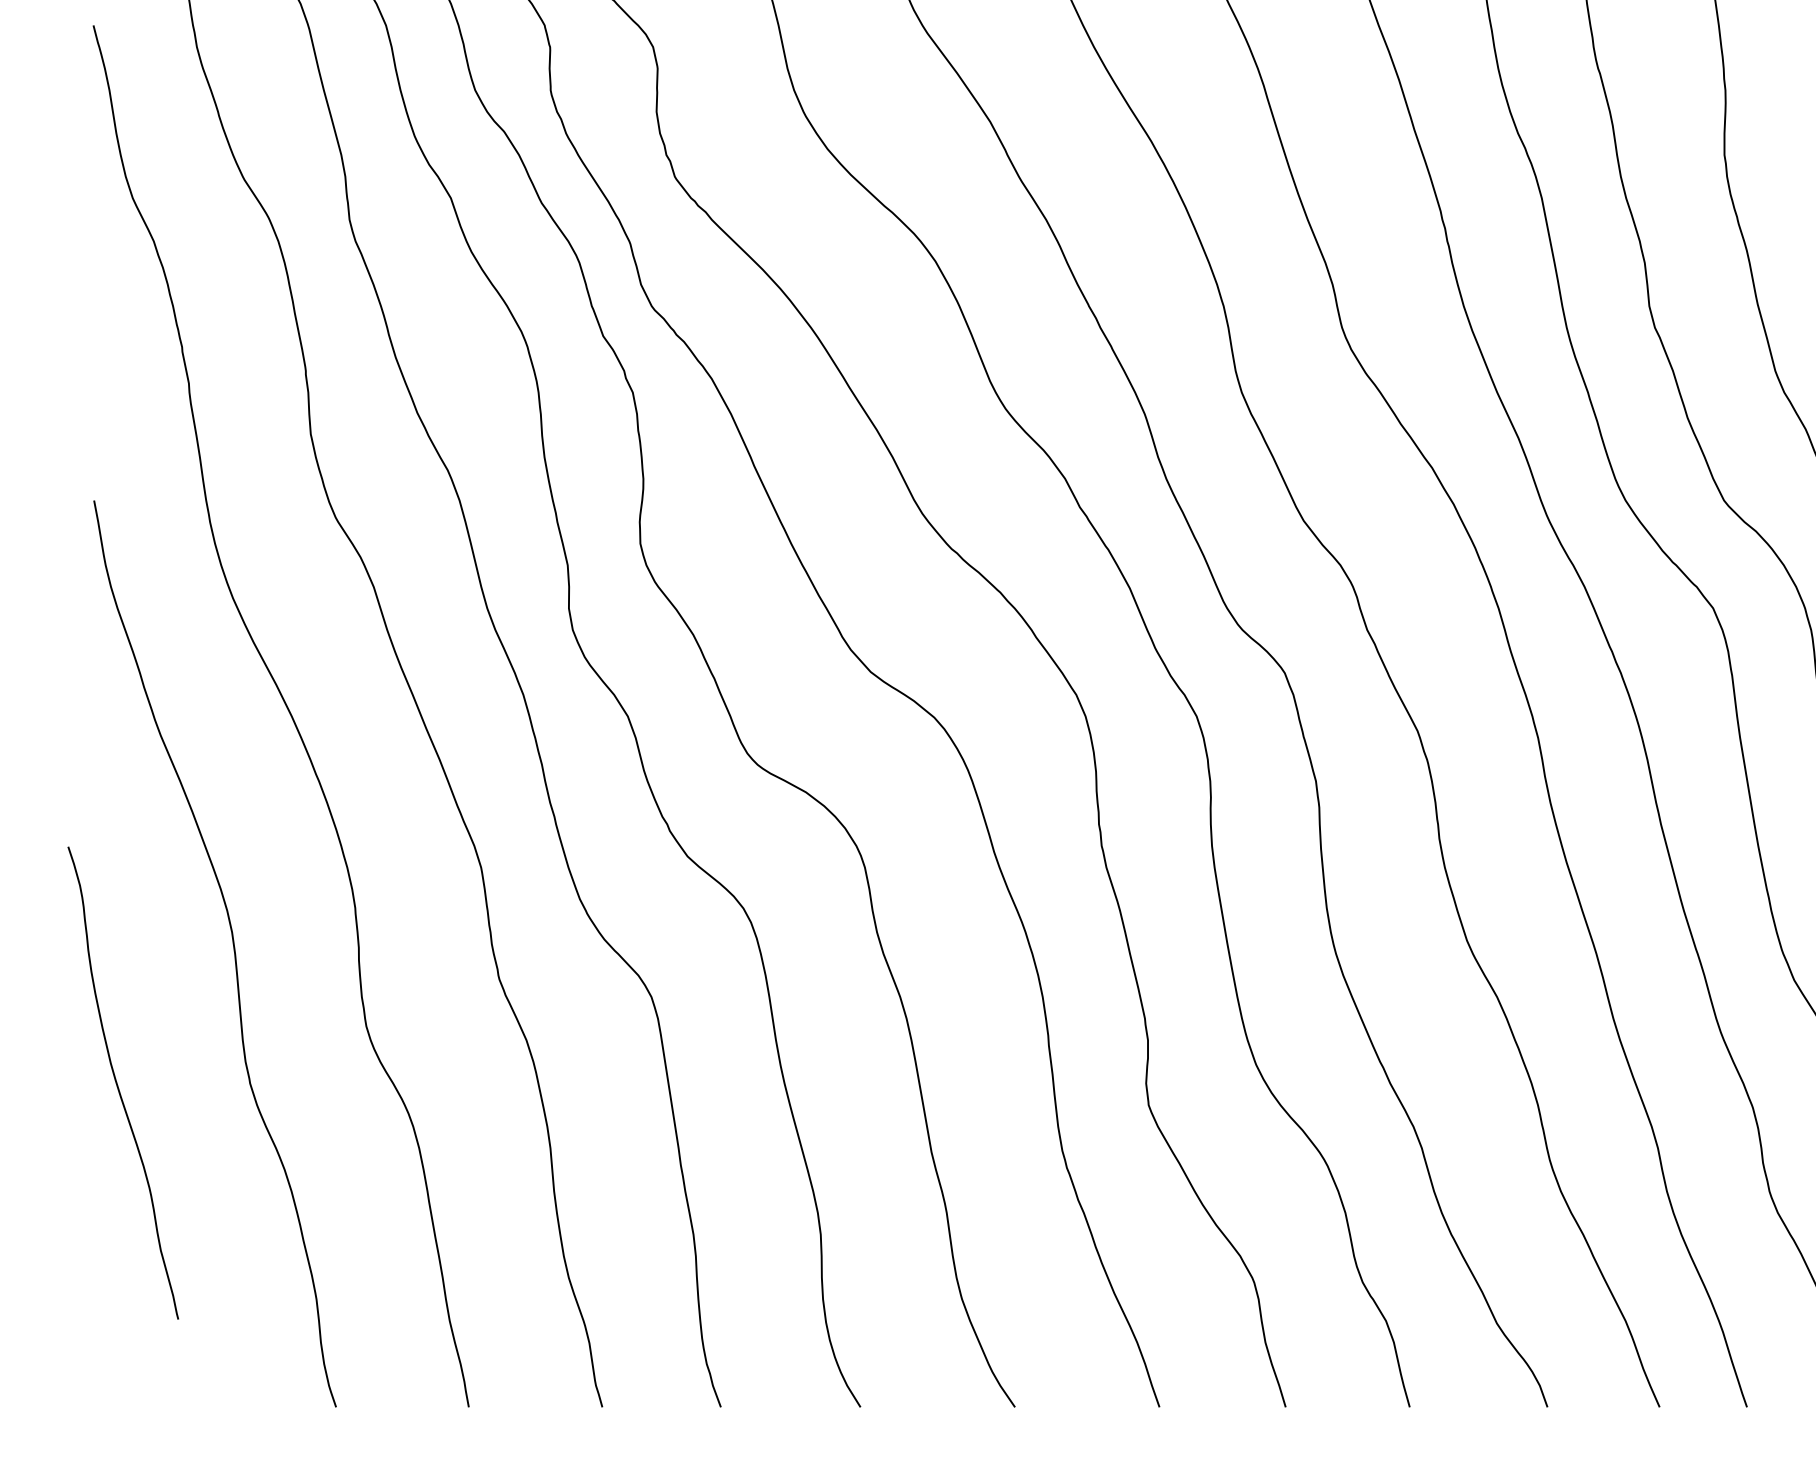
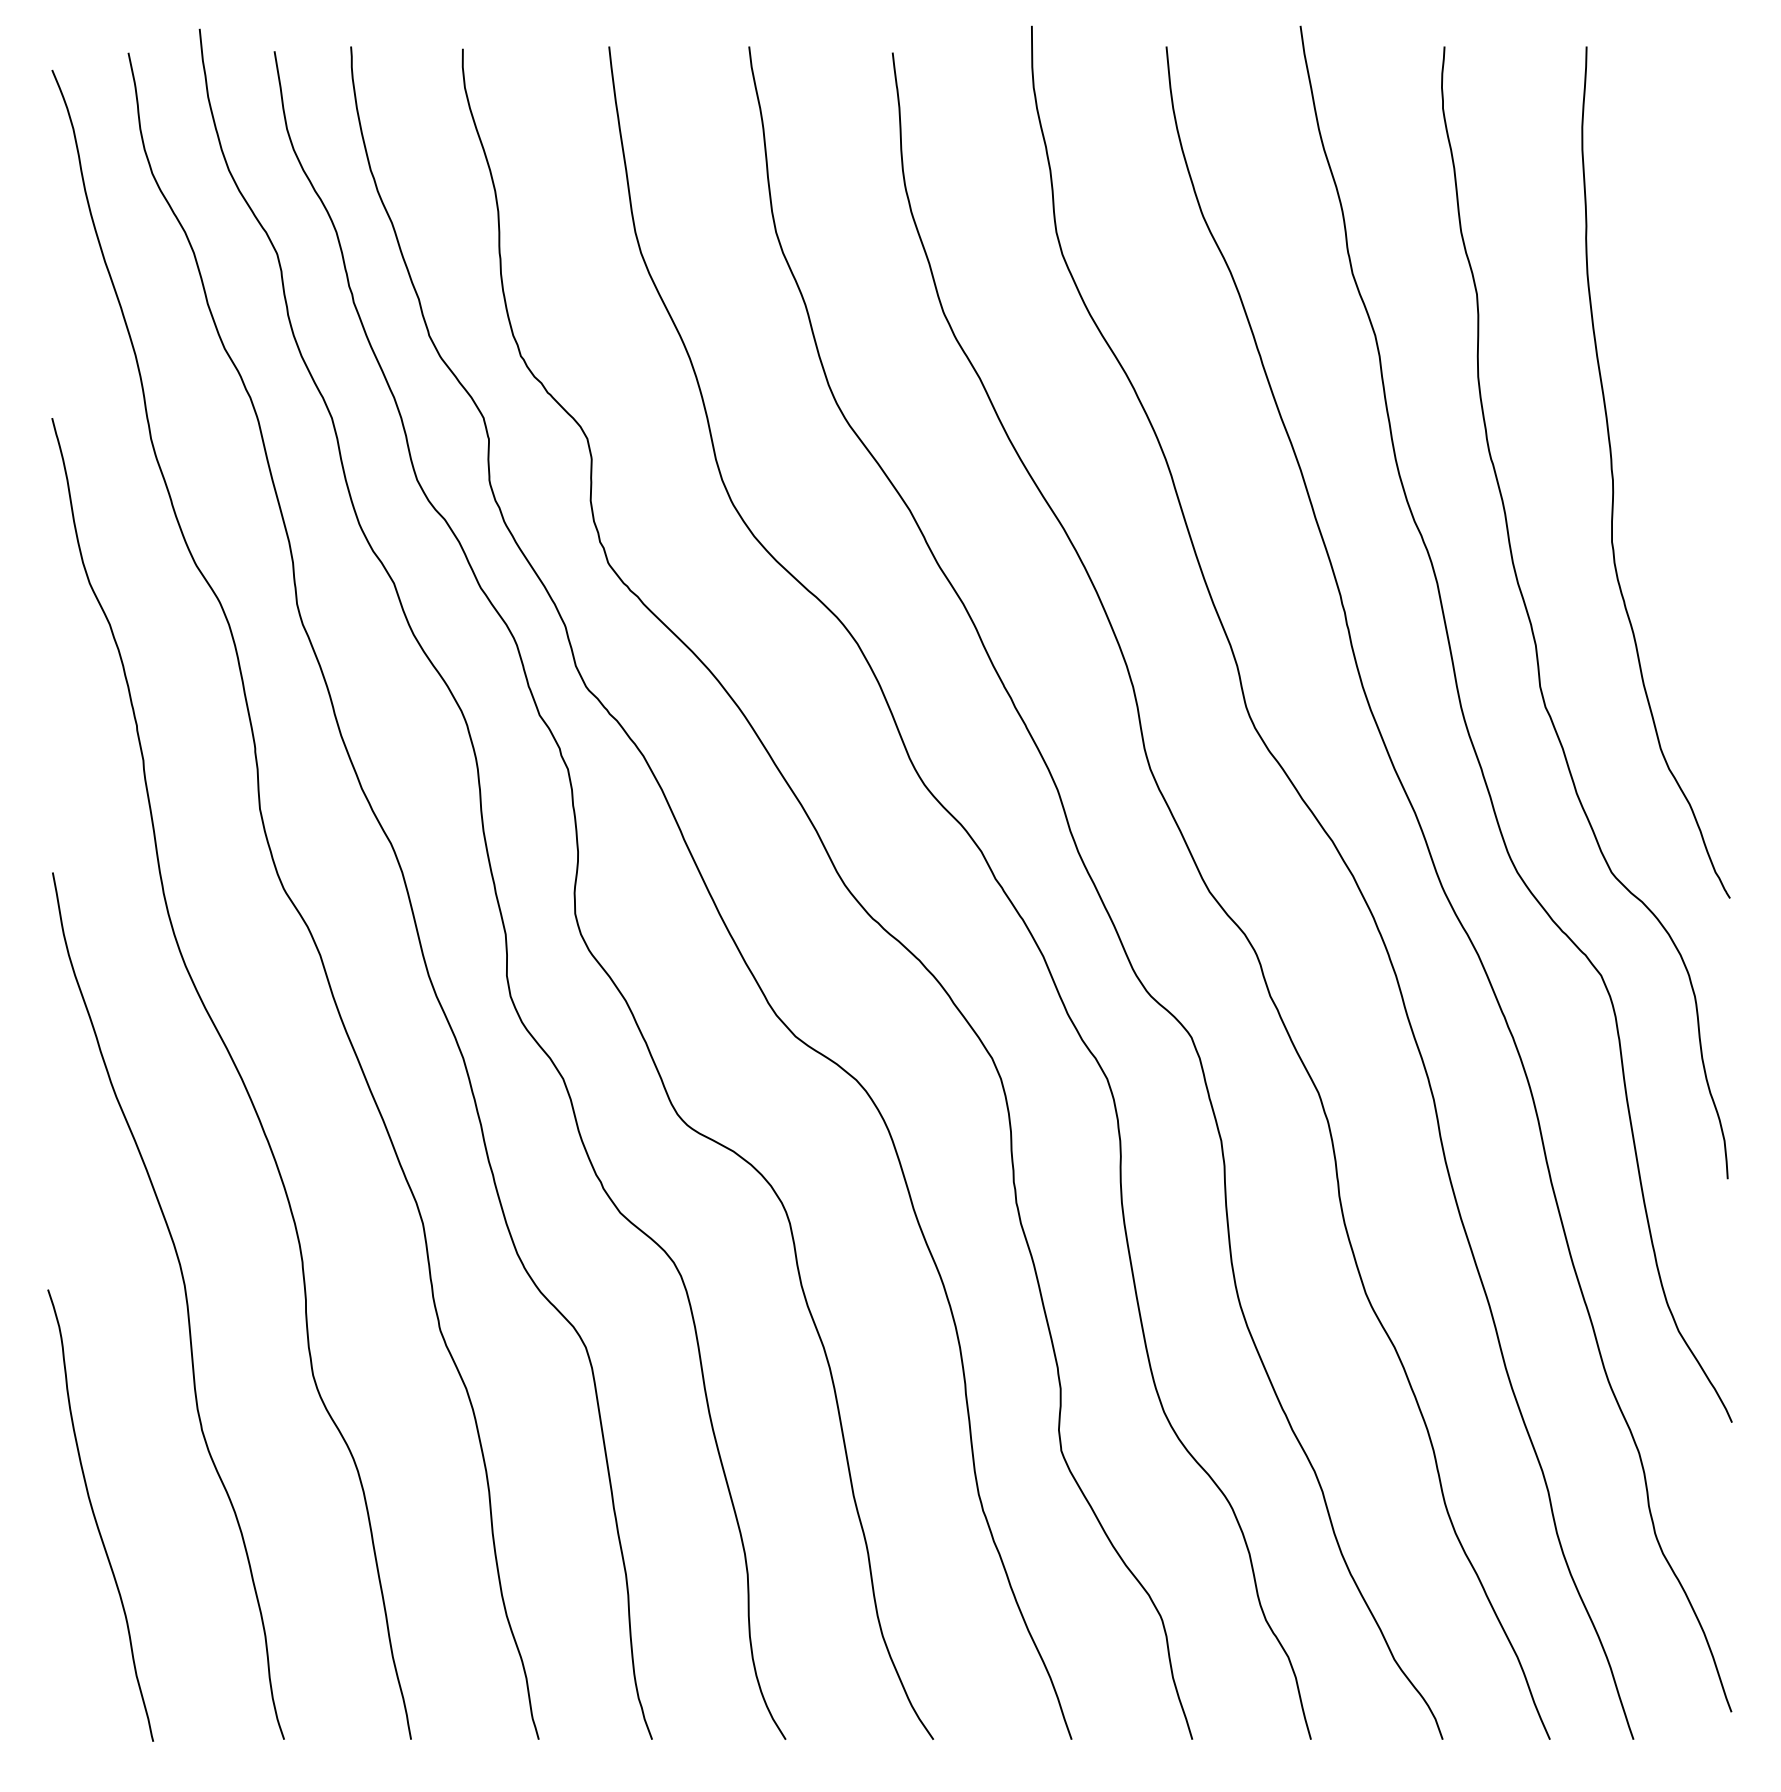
curve: (117, 1082) -> (95, 1515), moved

